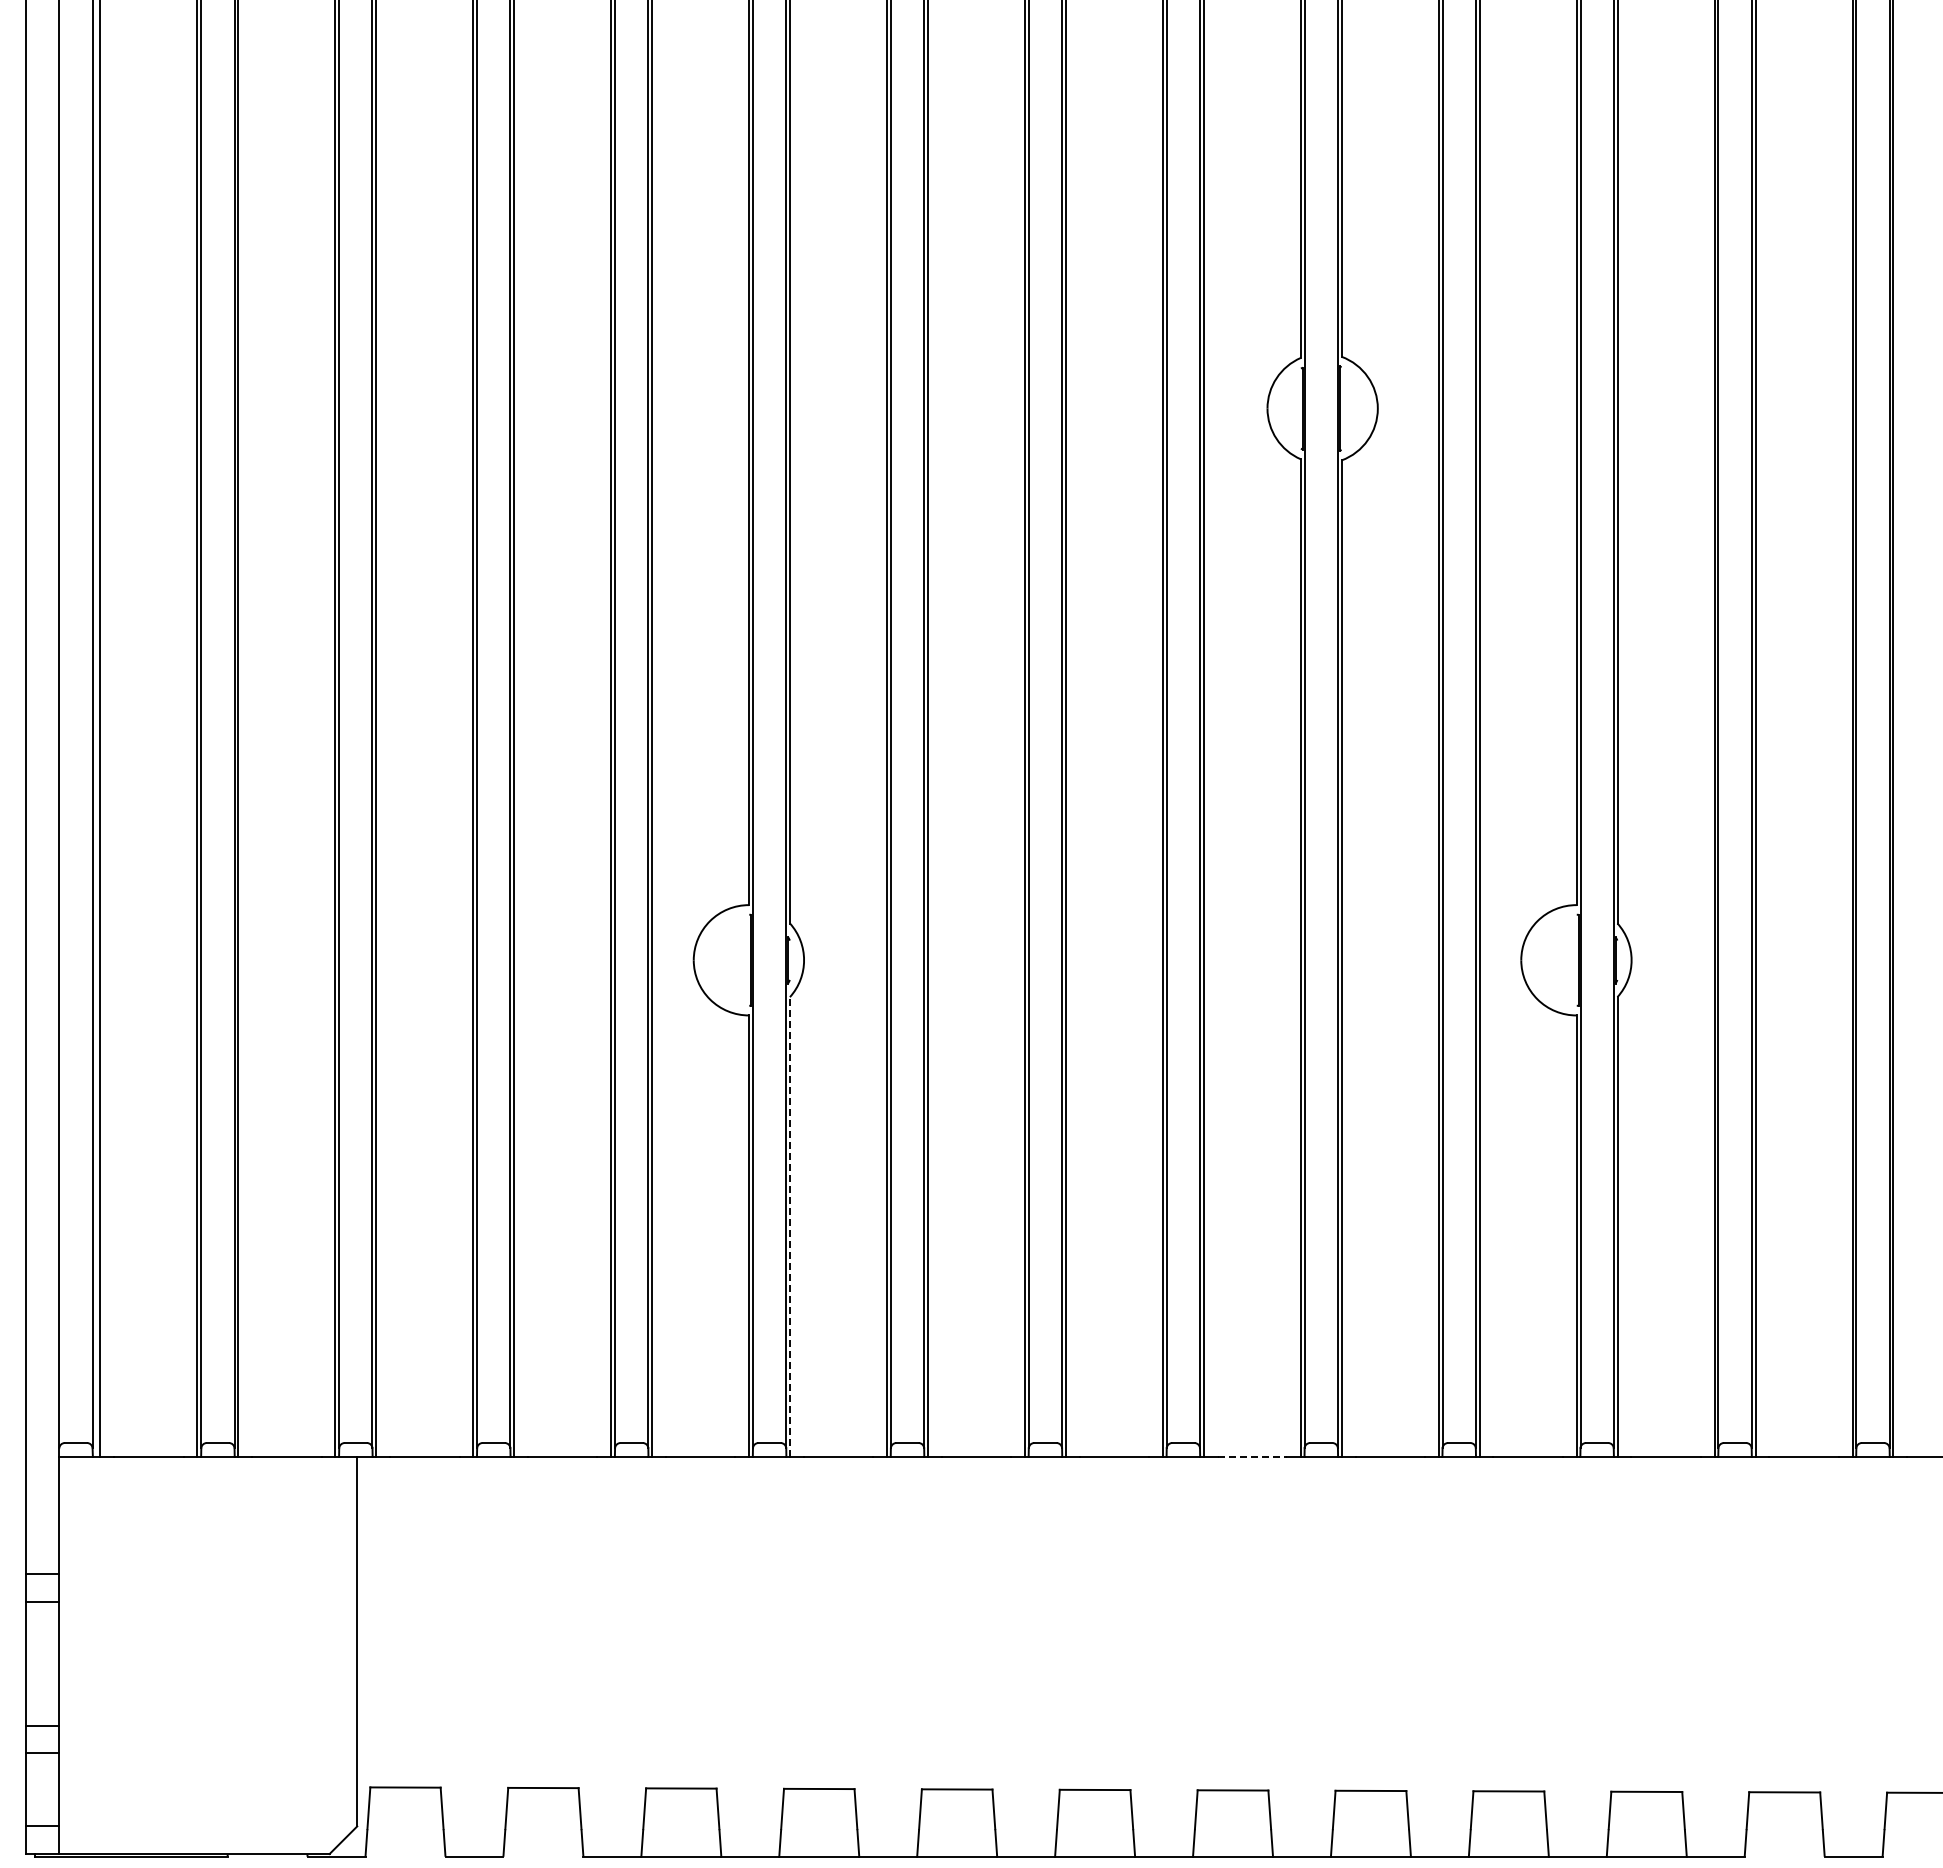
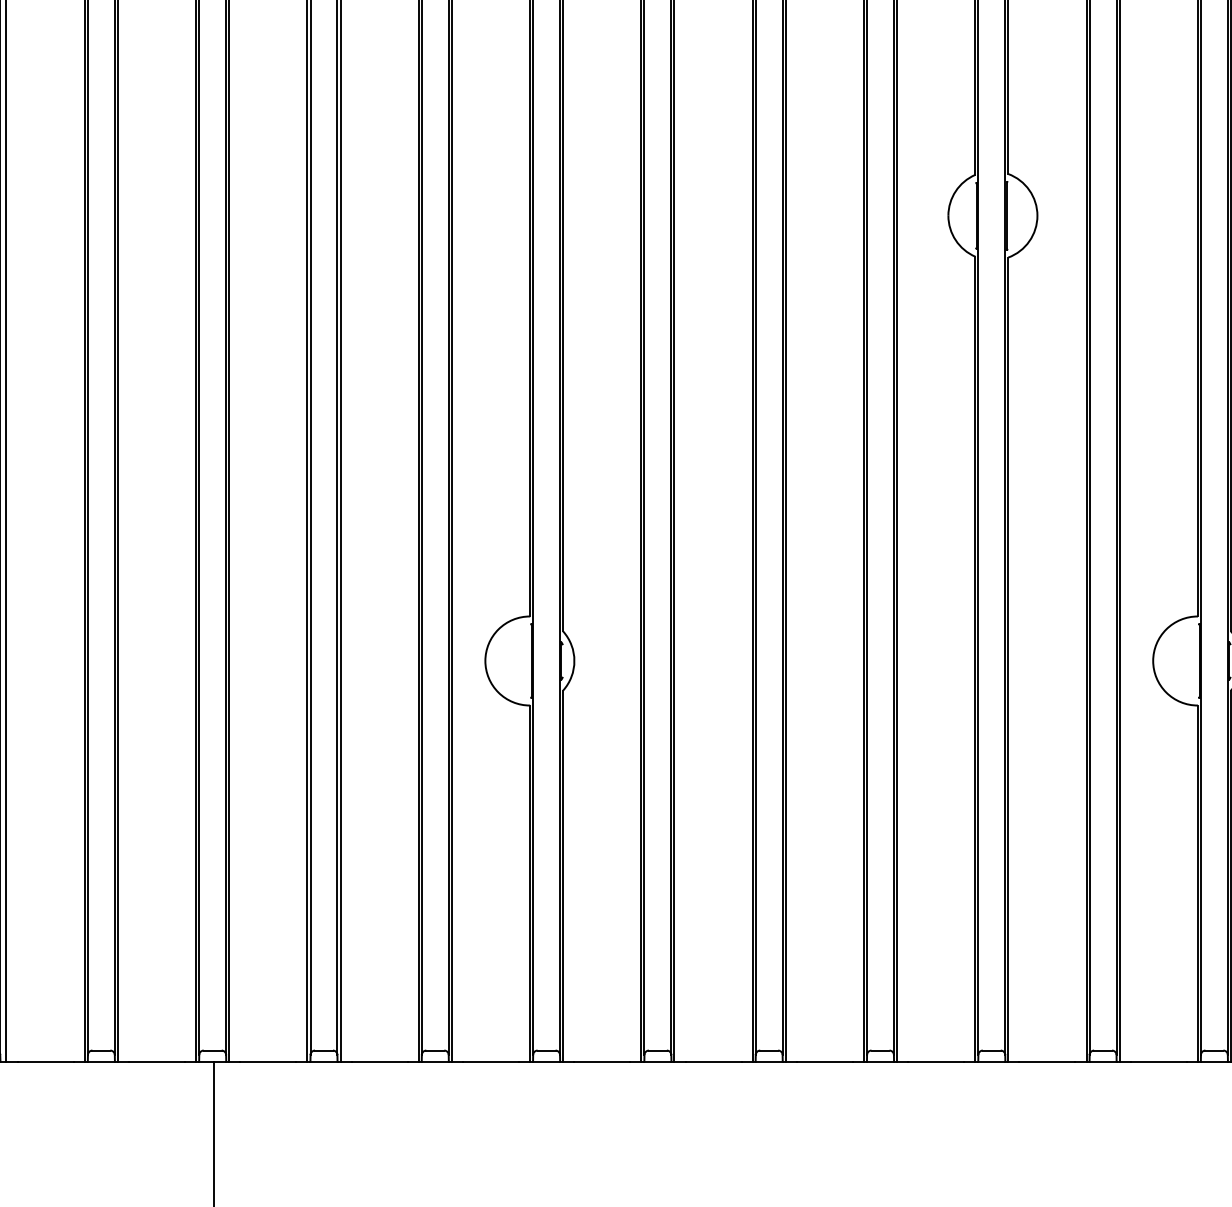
line: (790, 1226) -> (563, 875), dashed -> solid
line: (1252, 1456) -> (936, 1061), dashed -> solid

